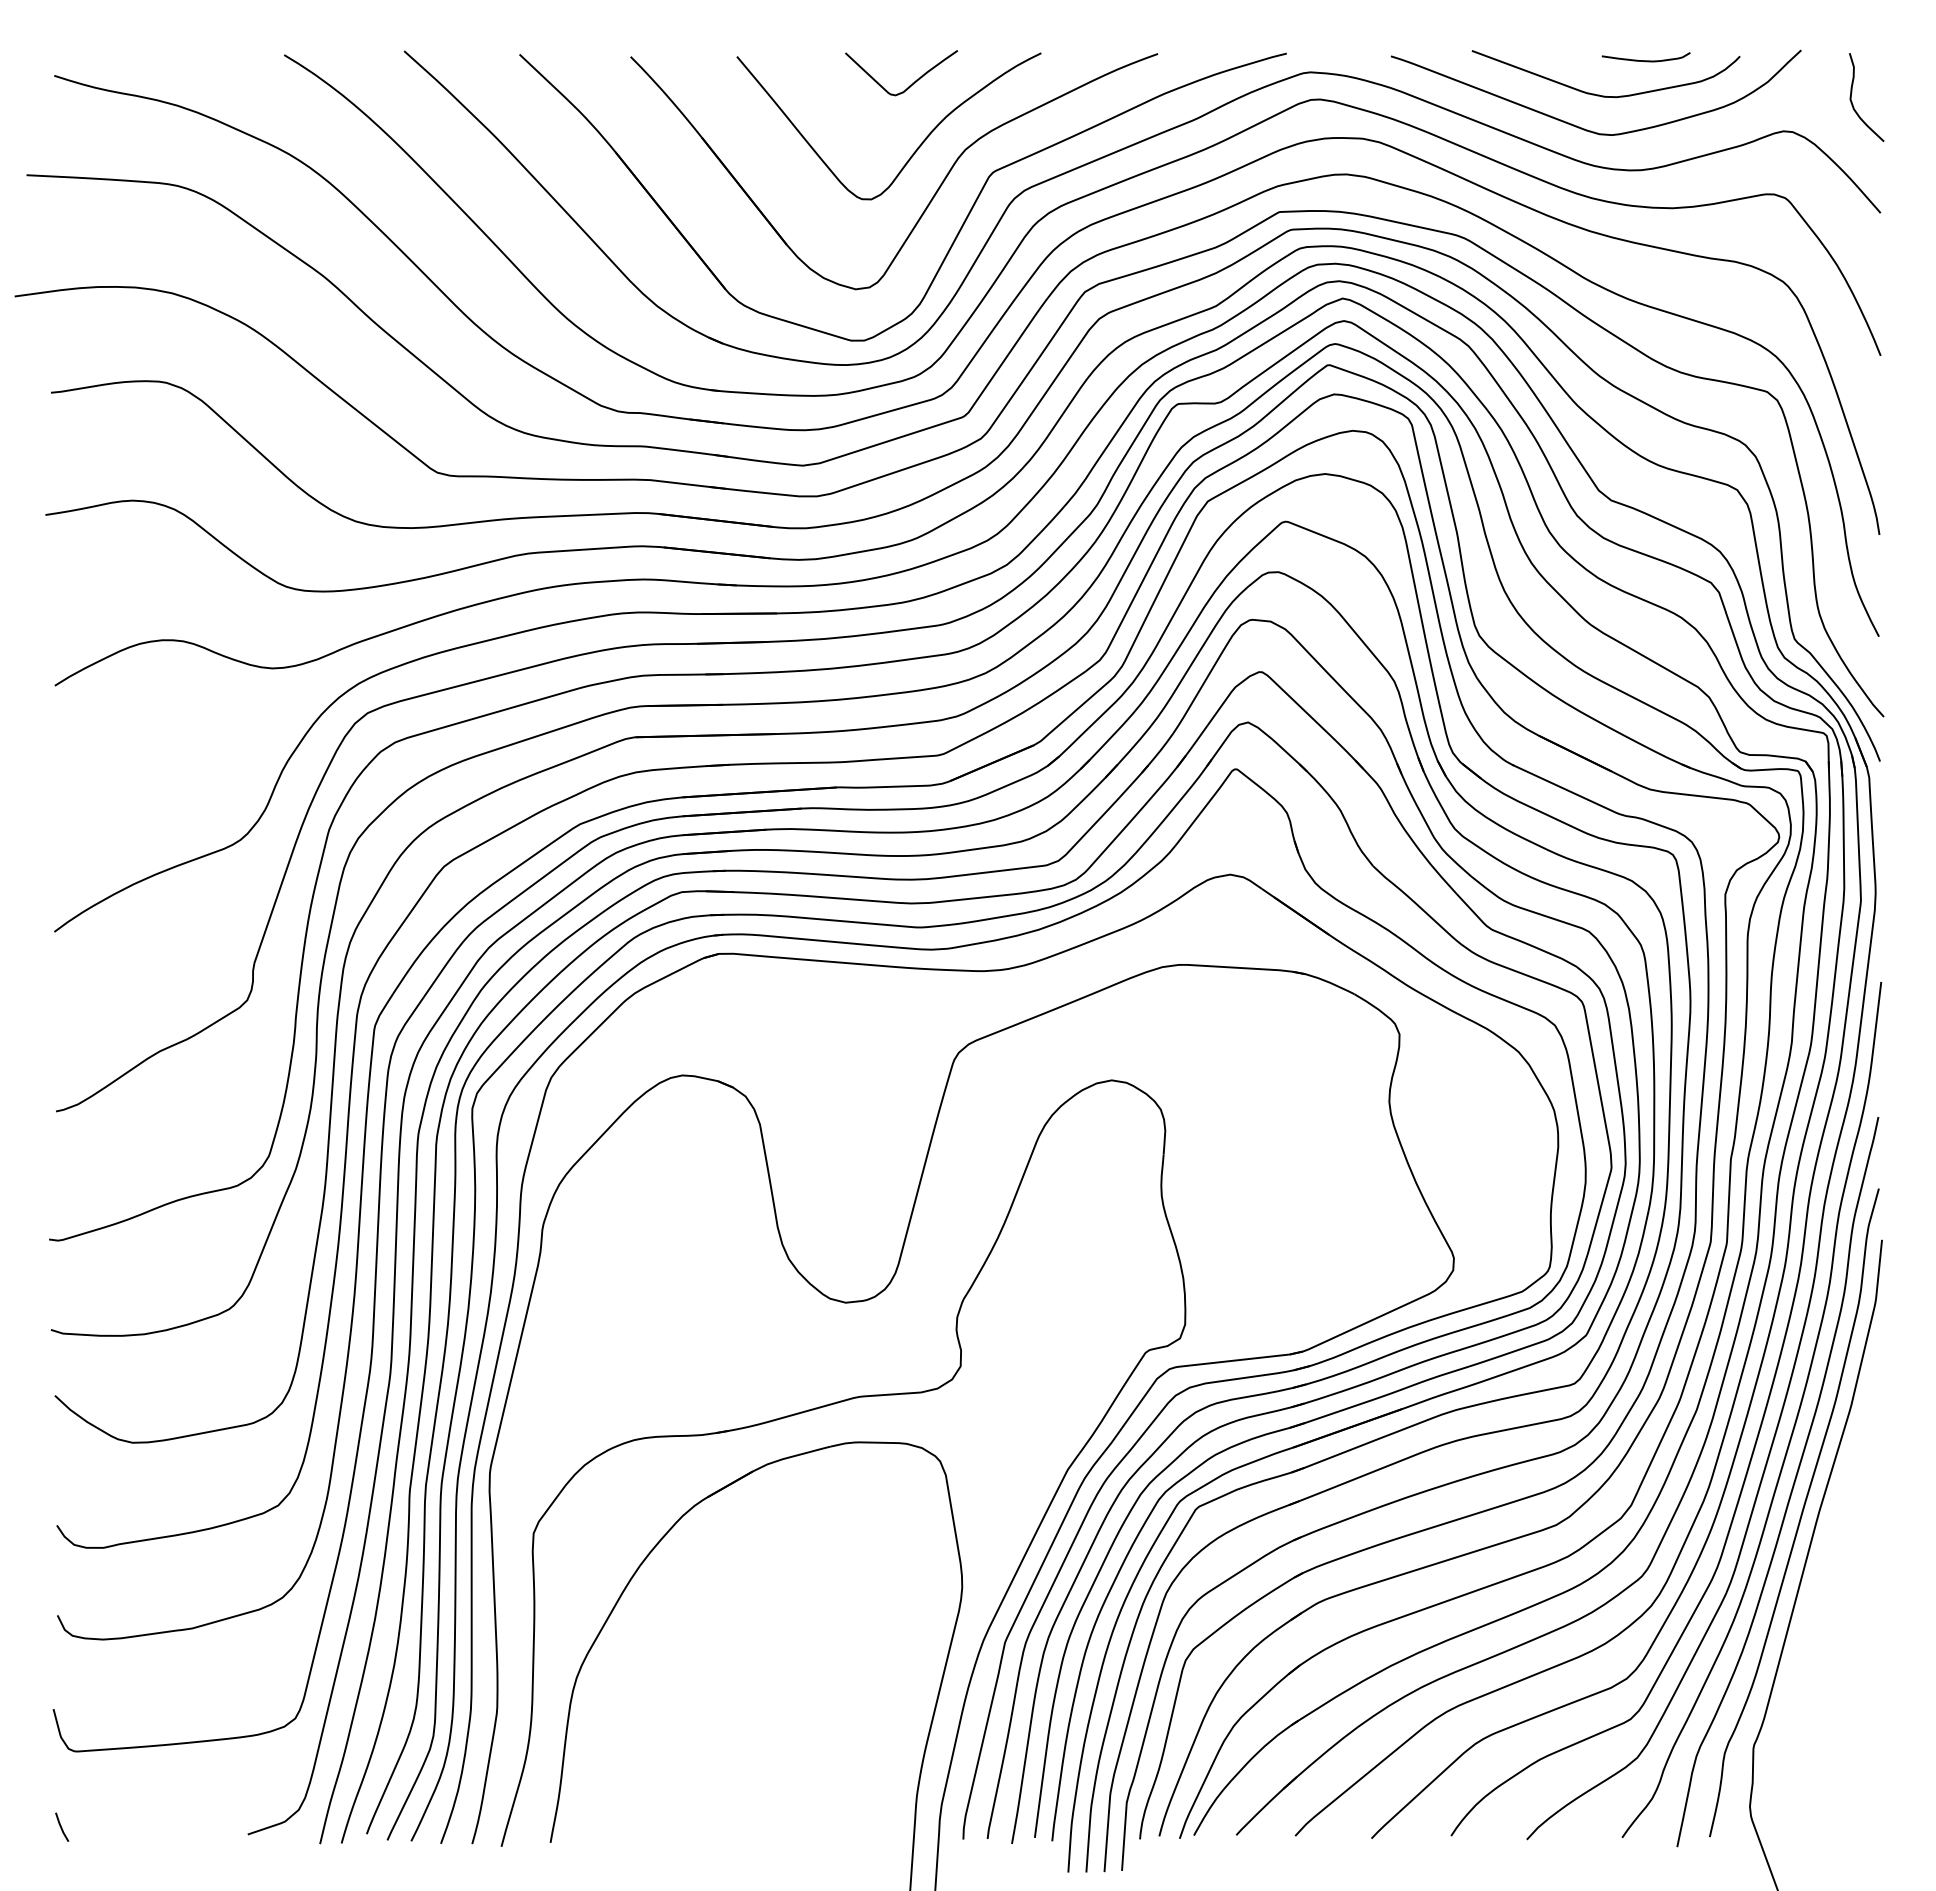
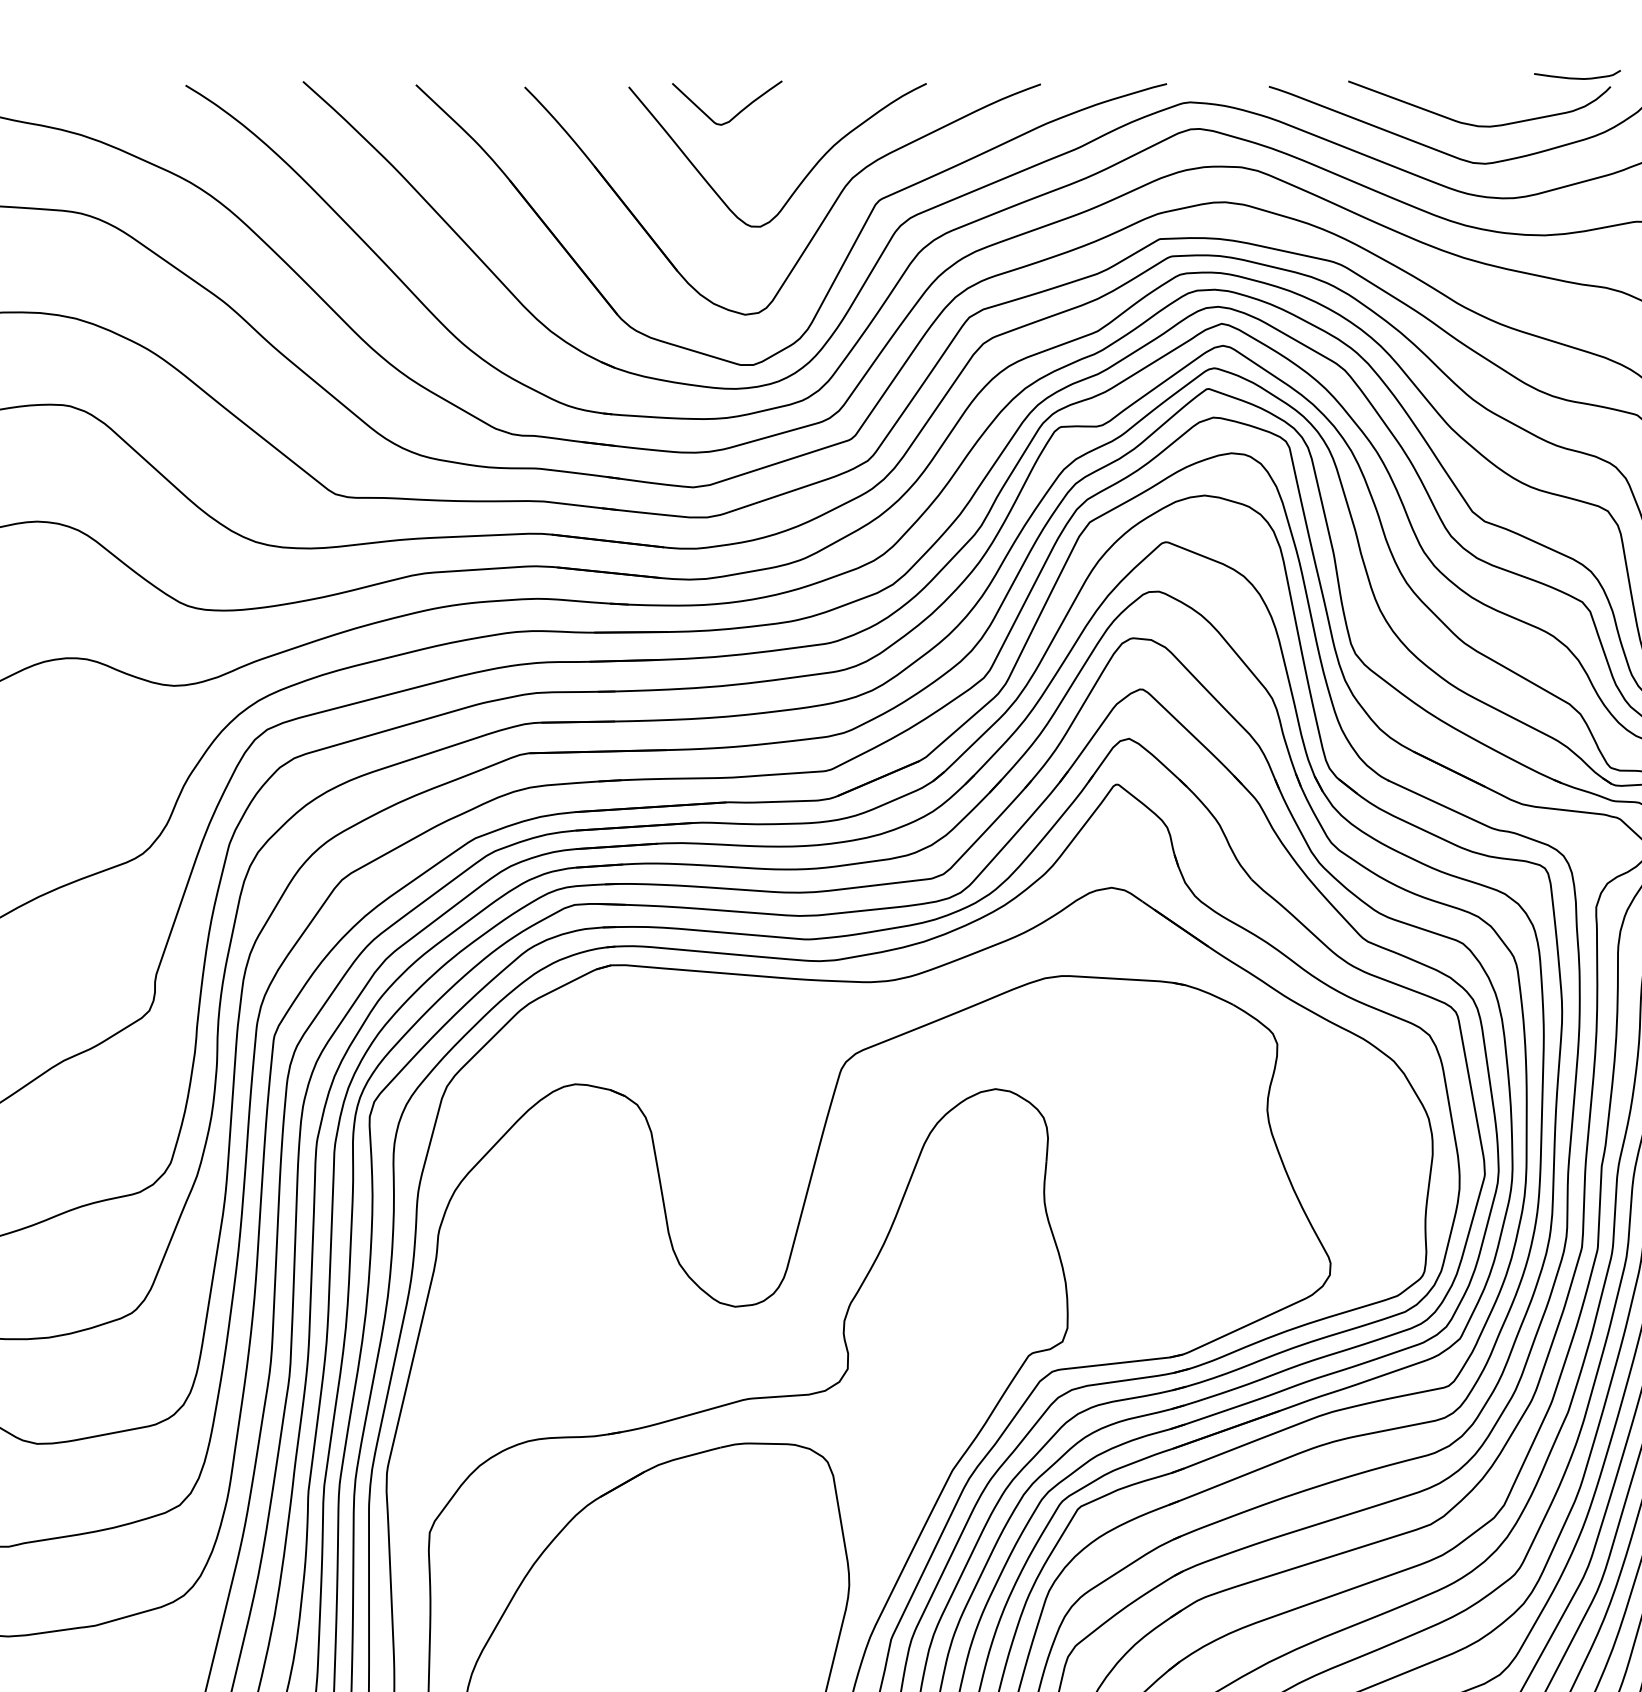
curve: (1645, 60) -> (1576, 78), moved
curve: (910, 84) -> (735, 114), moved

